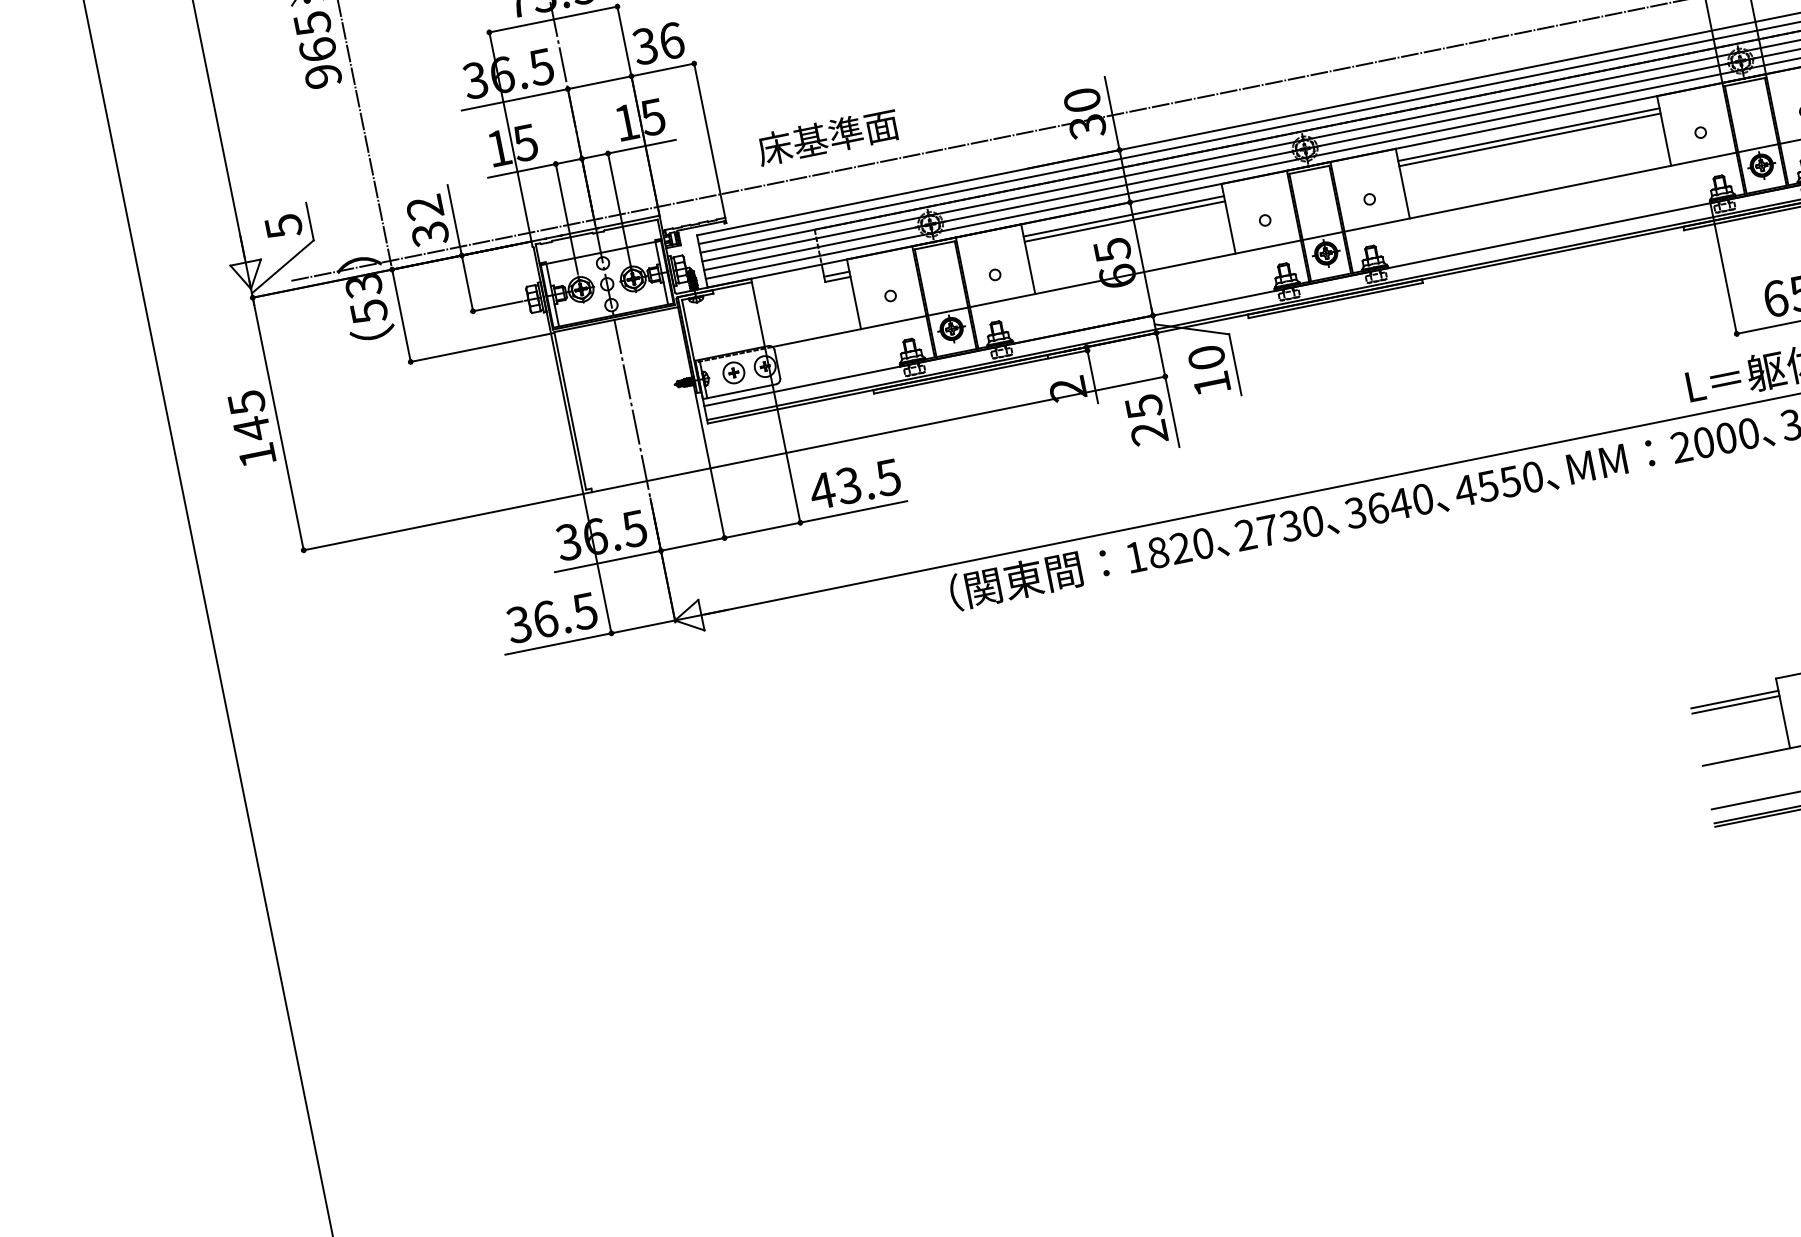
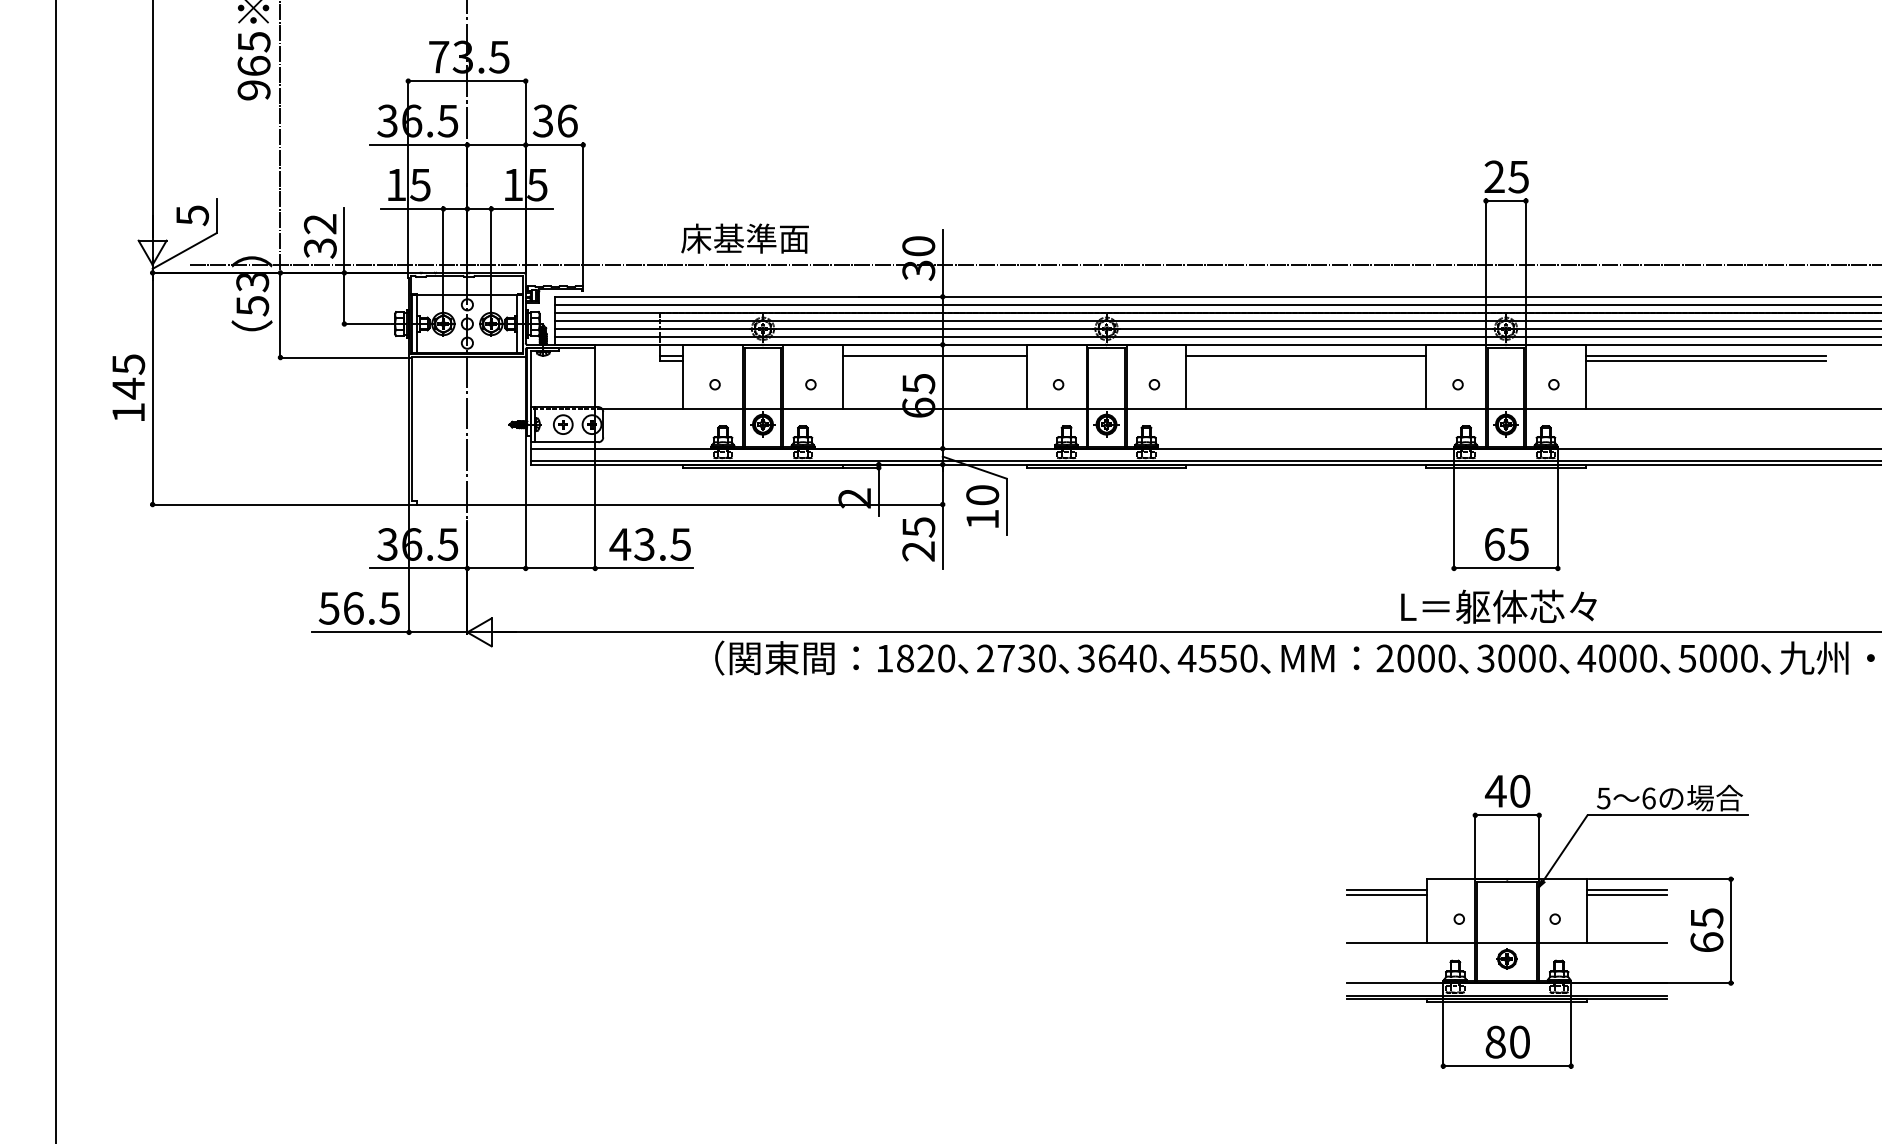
text: (827, 137) -> (744, 238), moved
line: (1530, 139) -> (1306, 360), removed
line: (1124, 221) -> (934, 360), removed
text: (519, 623) -> (329, 607), 36.5 -> 56.5

